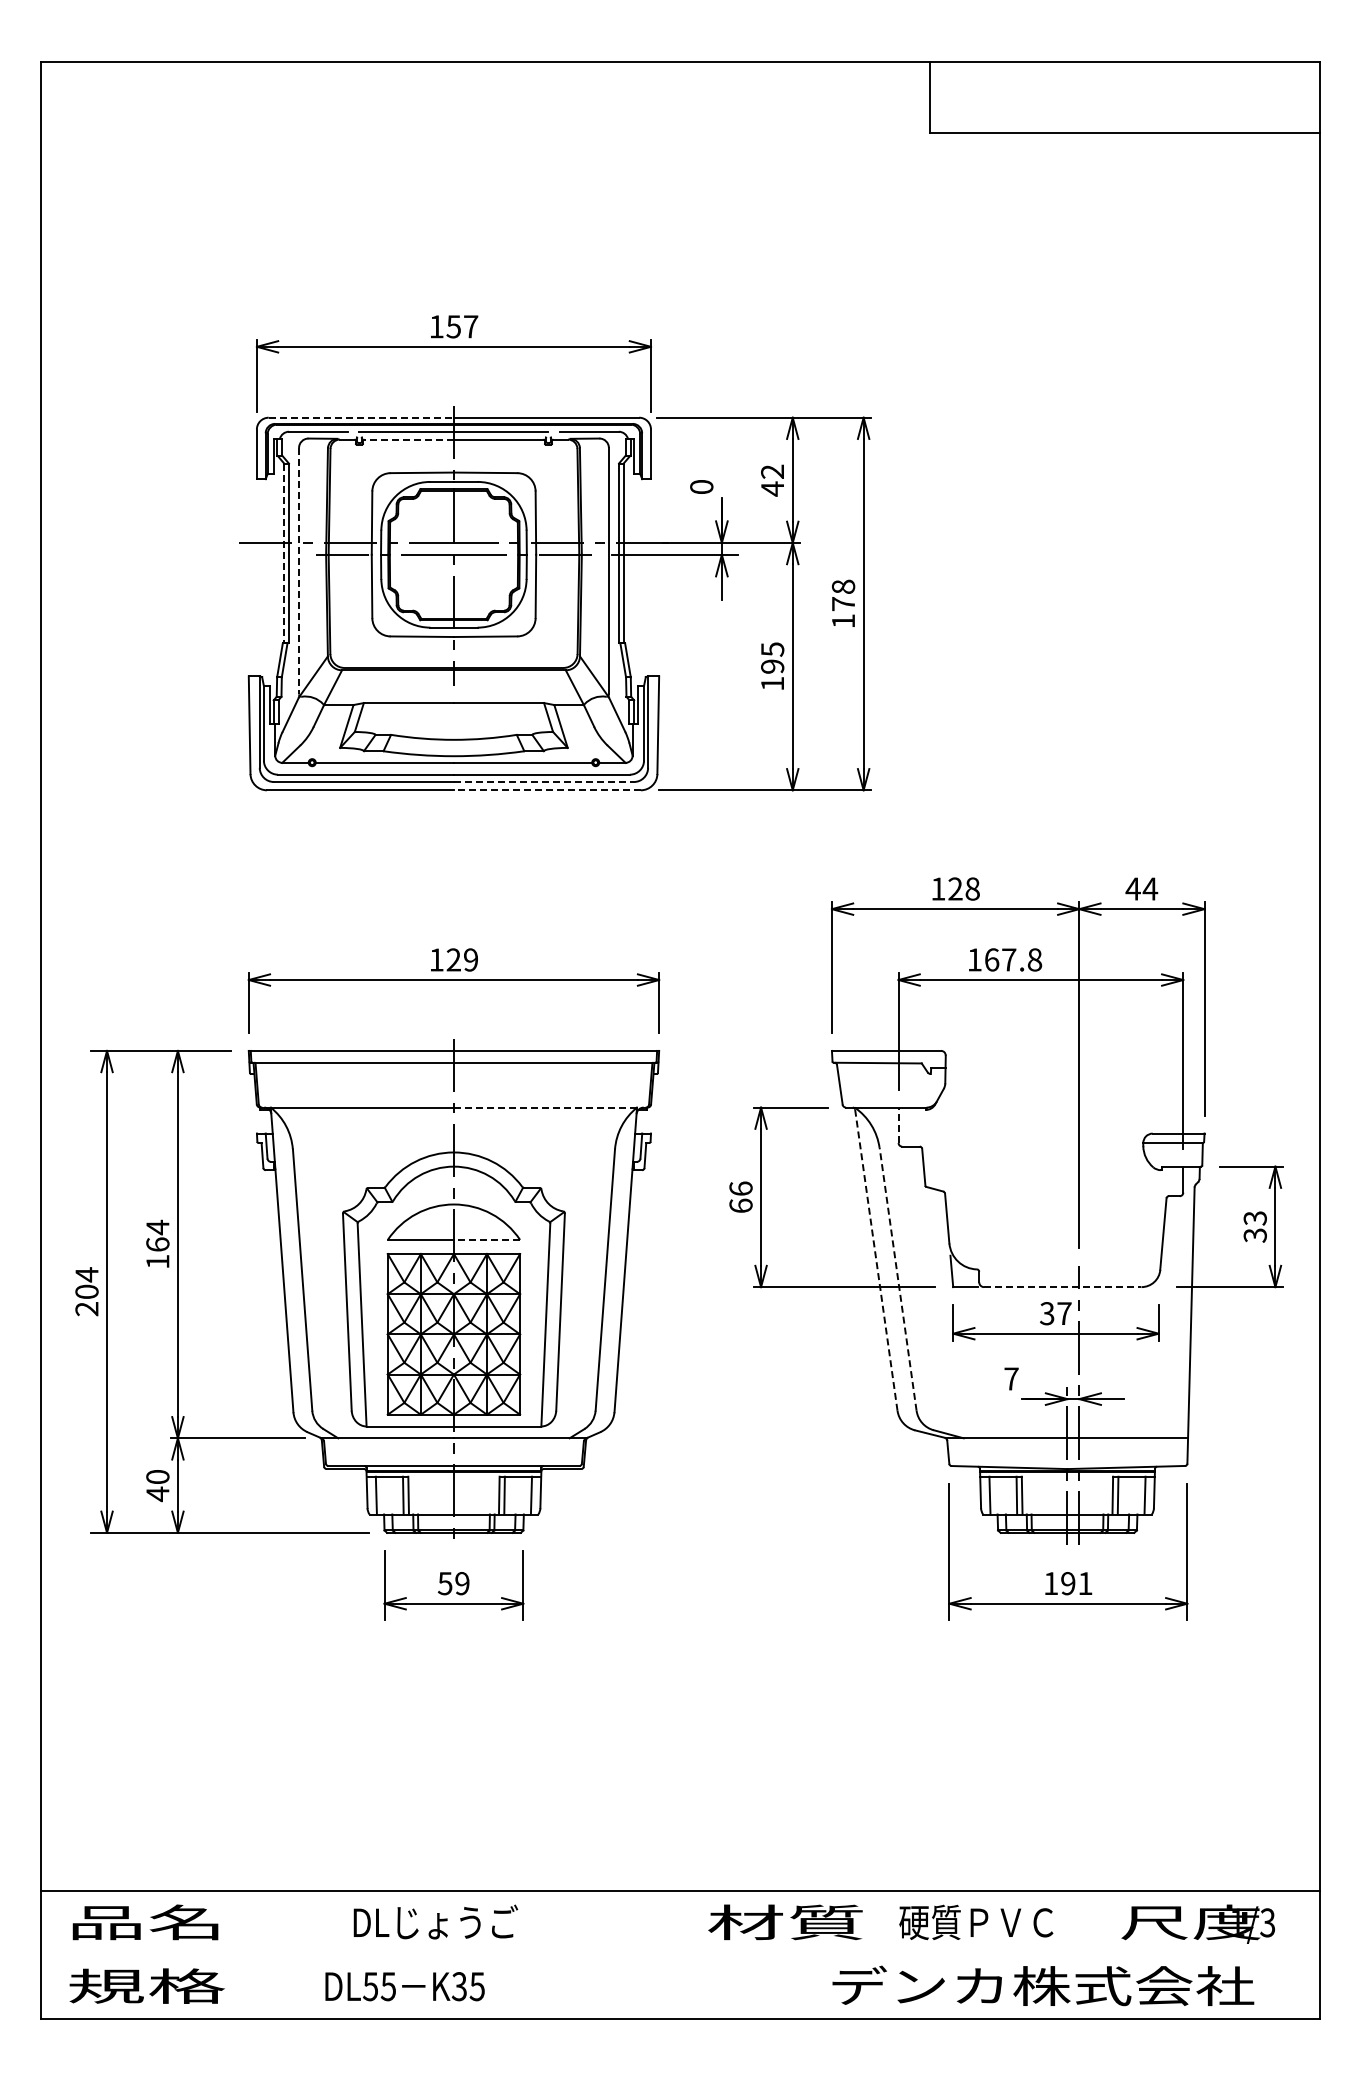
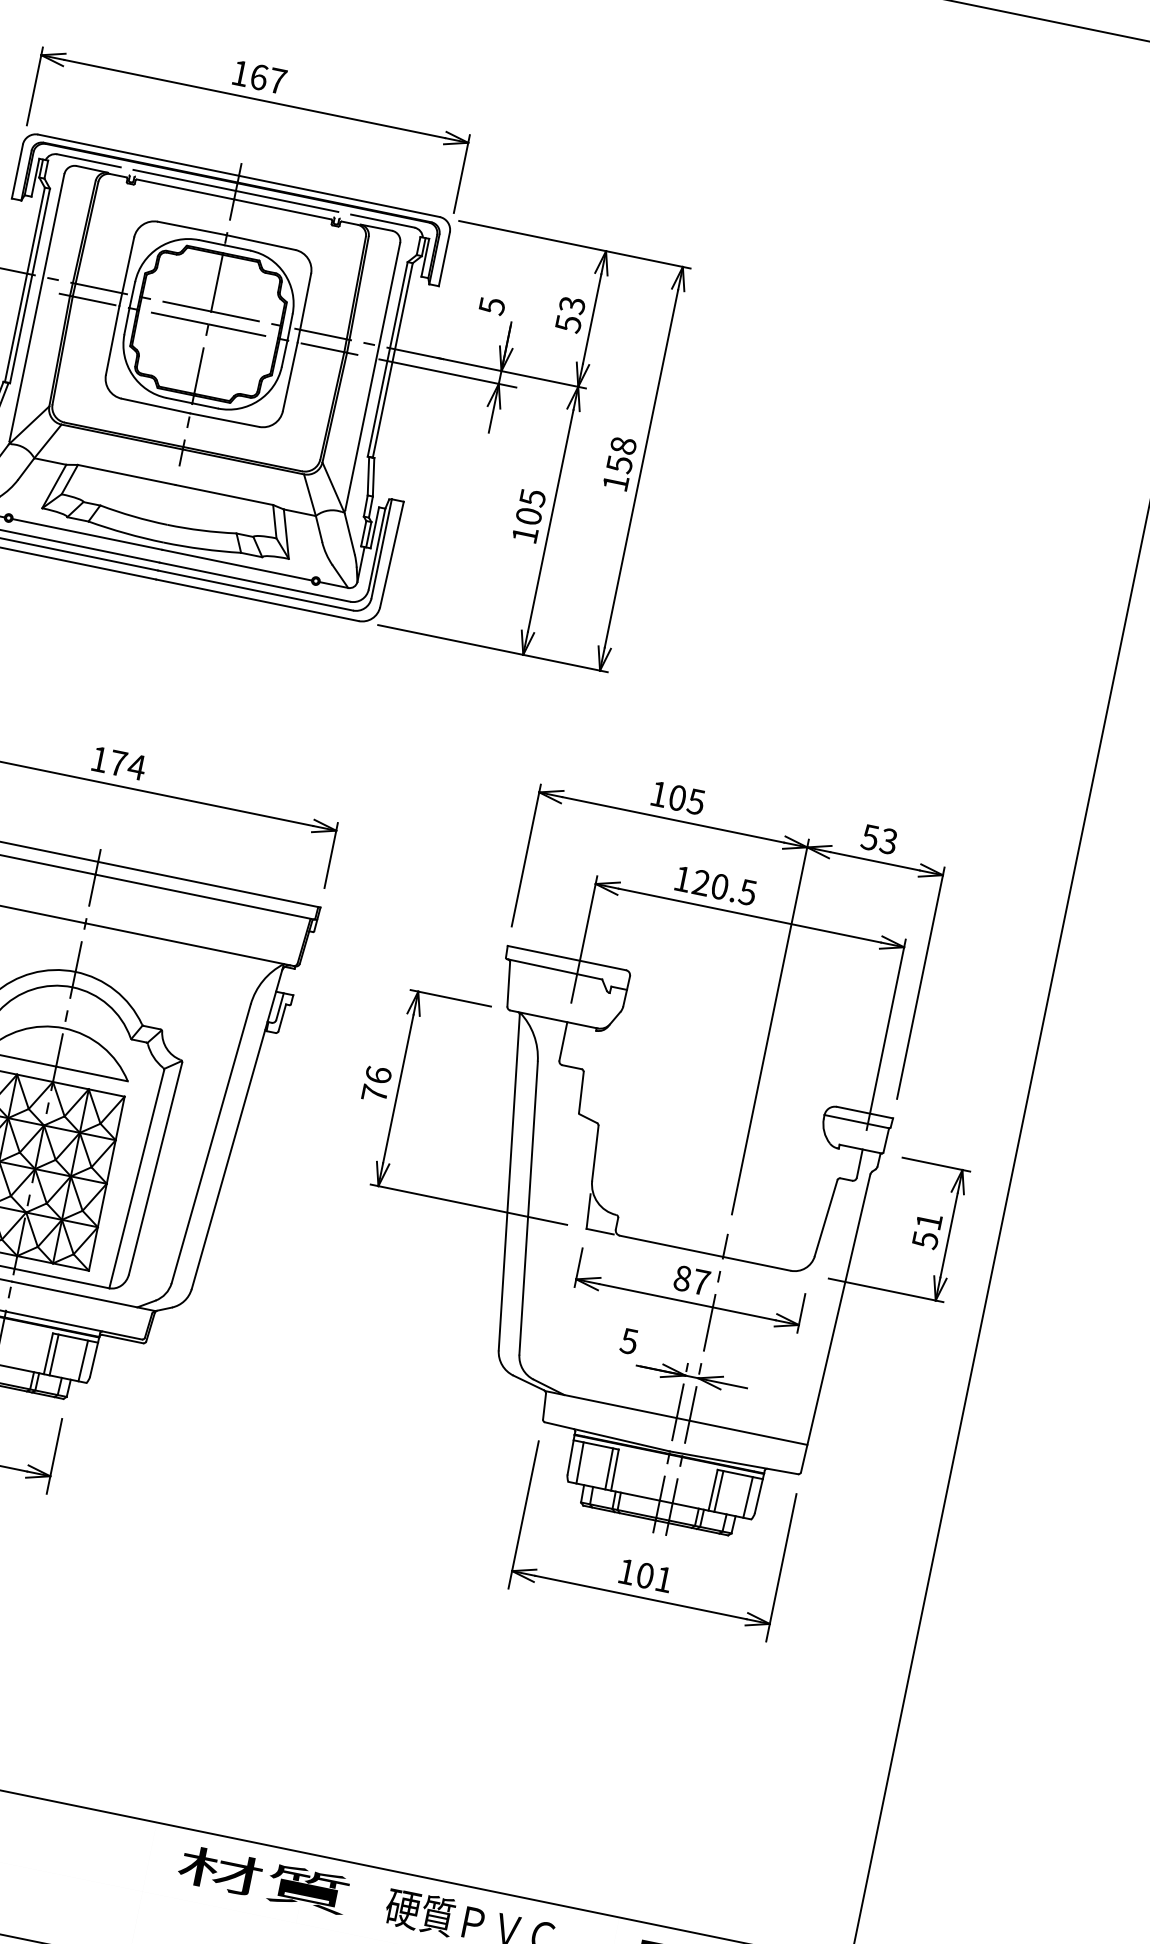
text: (453, 326) -> (258, 76), 157 -> 167
line: (361, 417) -> (138, 155), dashed -> solid
line: (409, 439) -> (185, 189), dashed -> solid
text: (772, 480) -> (570, 314), 42 -> 53
text: (701, 487) -> (491, 306), 0 -> 5
line: (284, 553) -> (25, 285), dashed -> solid
line: (298, 571) -> (36, 307), dashed -> solid
text: (843, 604) -> (619, 464), 178 -> 158
text: (772, 666) -> (528, 516), 195 -> 105
line: (543, 782) -> (254, 590), dashed -> solid
line: (546, 790) -> (256, 600), dashed -> solid
text: (963, 888) -> (686, 799), 128 -> 105
text: (1141, 888) -> (879, 838), 44 -> 53
text: (462, 959) -> (127, 764), 129 -> 174
text: (1013, 959) -> (724, 887), 167.8 -> 120.5
line: (550, 1107) -> (190, 944), dashed -> solid
line: (898, 1125) -> (563, 1041), dashed -> solid
text: (740, 1205) -> (374, 1093), 66 -> 76
text: (1254, 1226) -> (926, 1230), 33 -> 51
line: (486, 1239) -> (91, 1073), dashed -> solid
line: (876, 1259) -> (509, 1181), dashed -> solid
line: (898, 1279) -> (529, 1208), dashed -> solid
line: (1062, 1287) -> (704, 1253), dashed -> solid
text: (1047, 1313) -> (682, 1278), 37 -> 87
text: (1011, 1378) -> (629, 1340), 7 -> 5
text: (1068, 1583) -> (645, 1575), 191 -> 101

